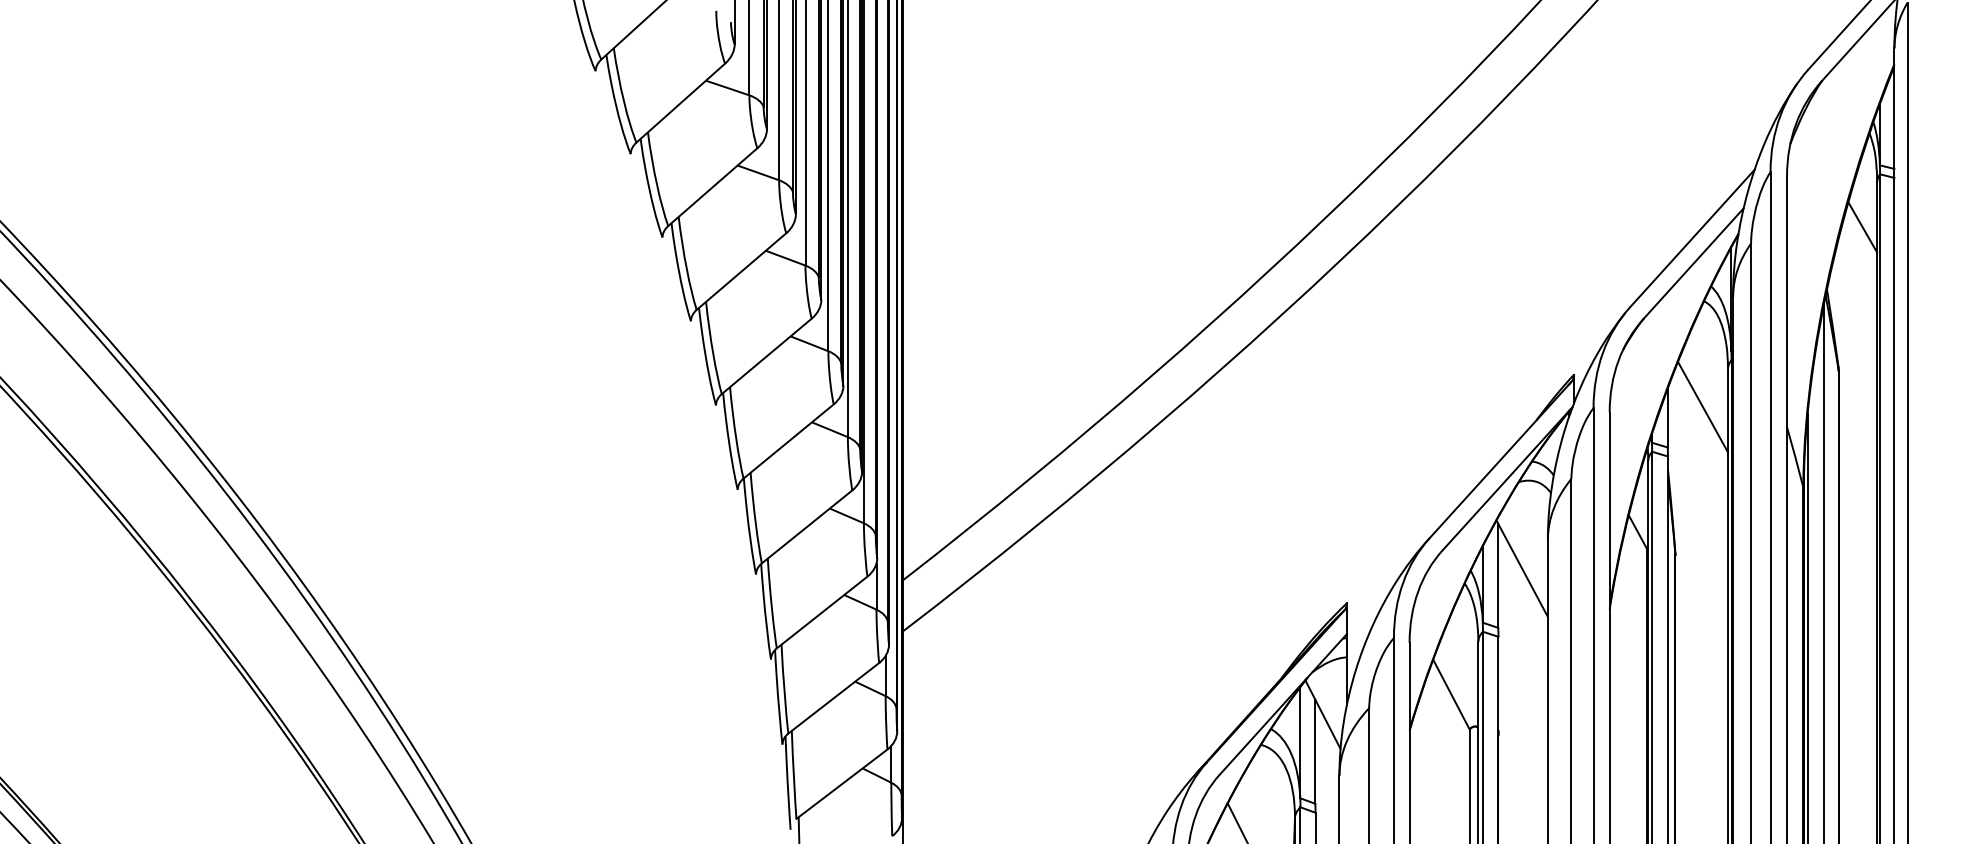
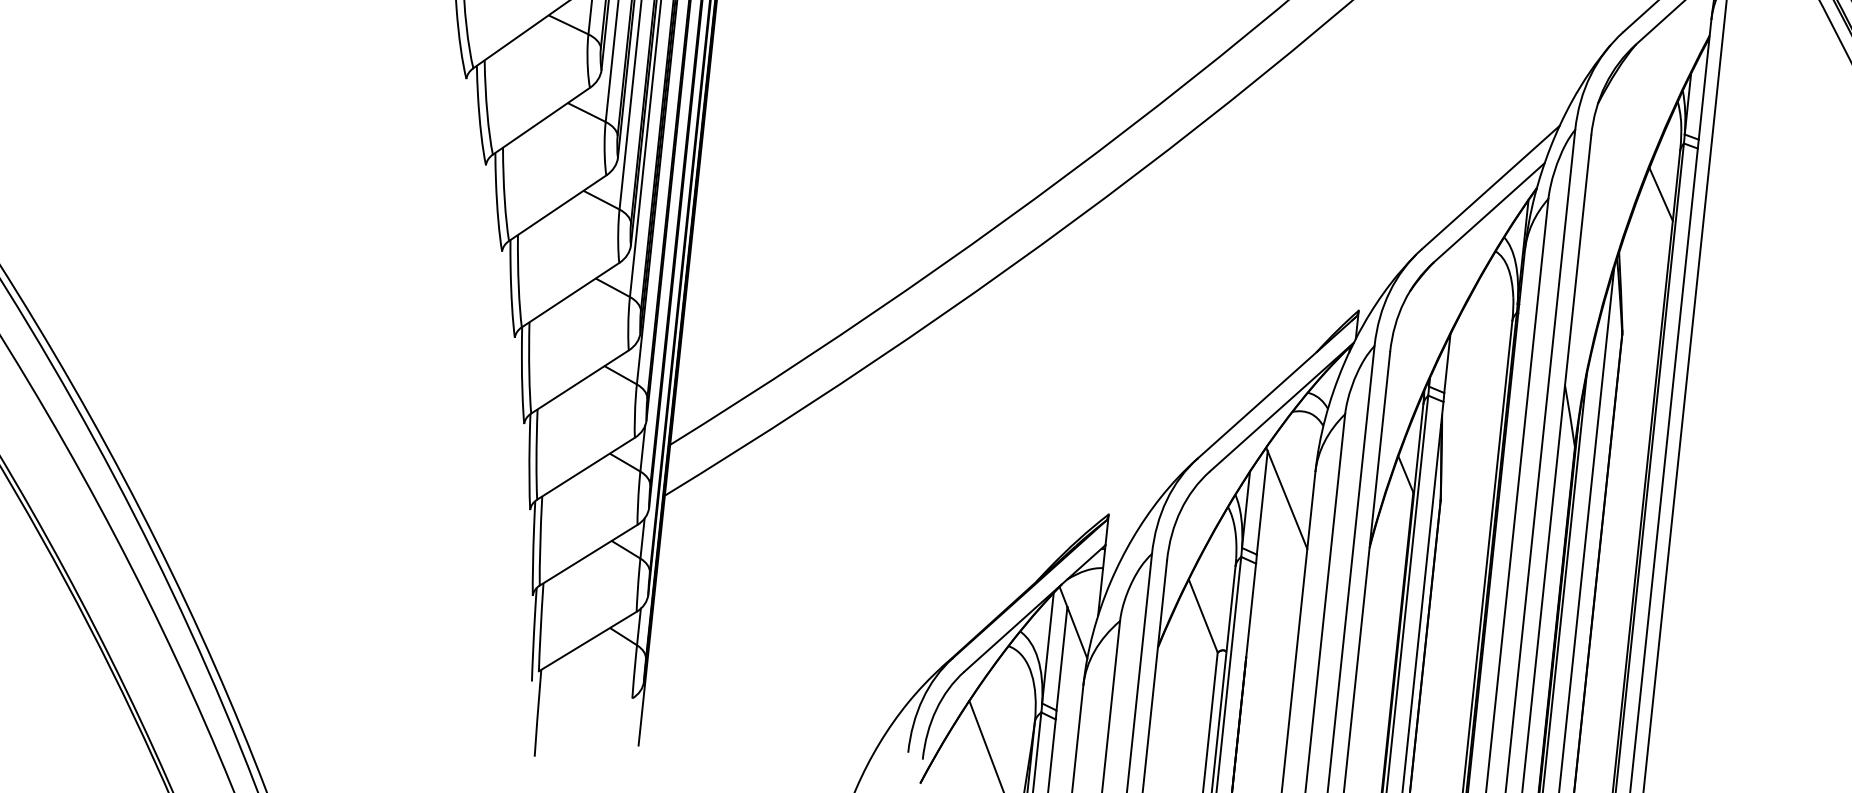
line: (1702, 406) -> (1483, 355), removed

